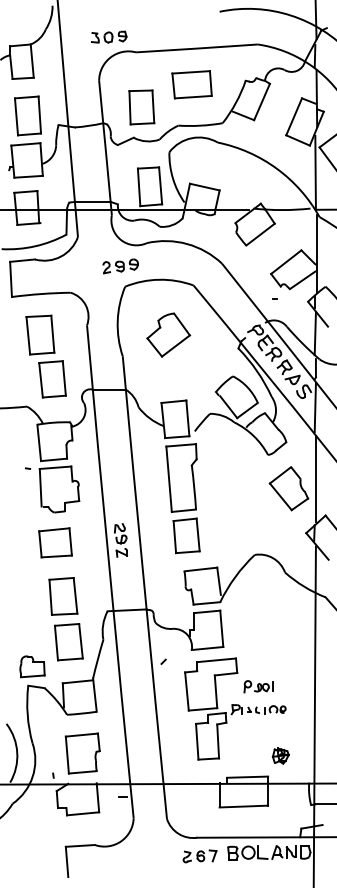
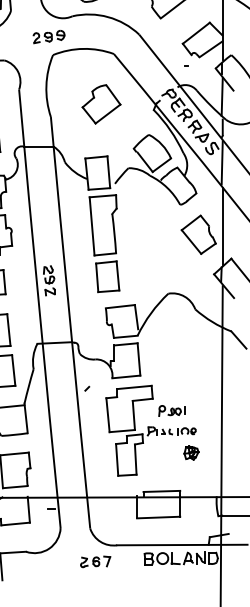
part: (168, 334) -> (101, 103), moved
part: (280, 755) -> (191, 452), moved
part: (199, 856) -> (95, 561), moved

